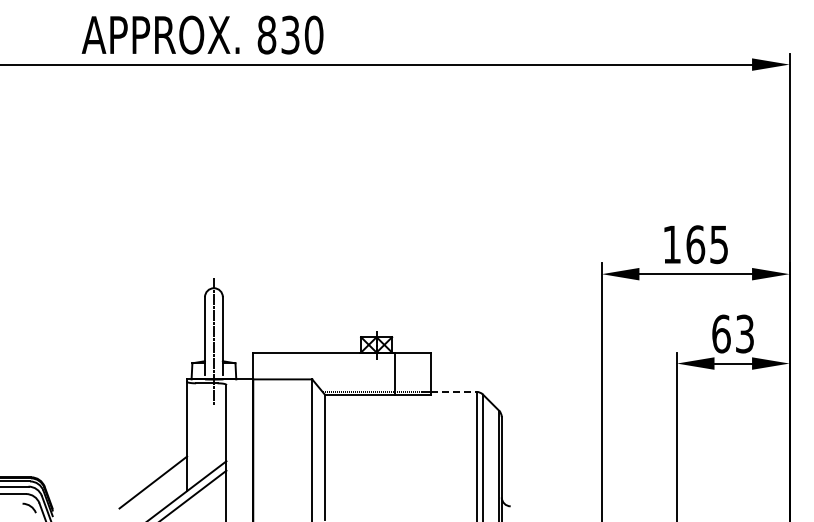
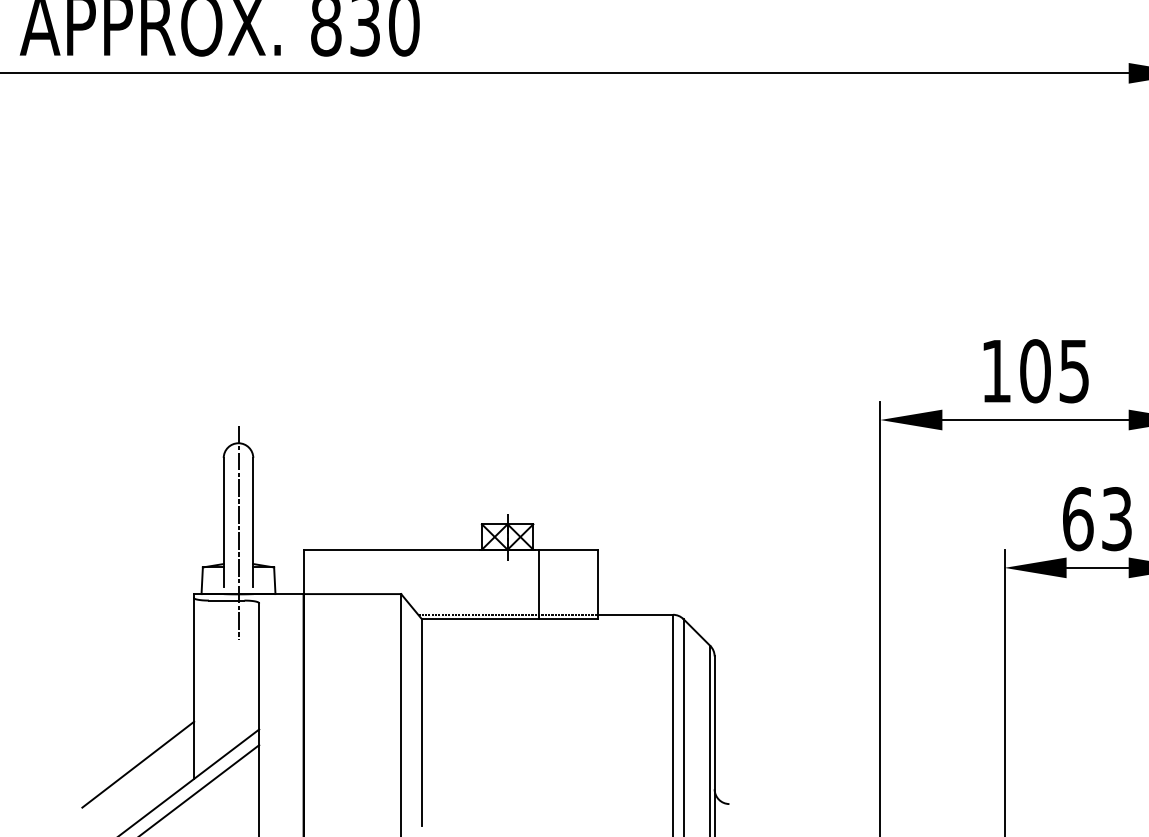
text: (695, 244) -> (1035, 370), 165 -> 105
line: (453, 391) -> (634, 614), dashed -> solid

